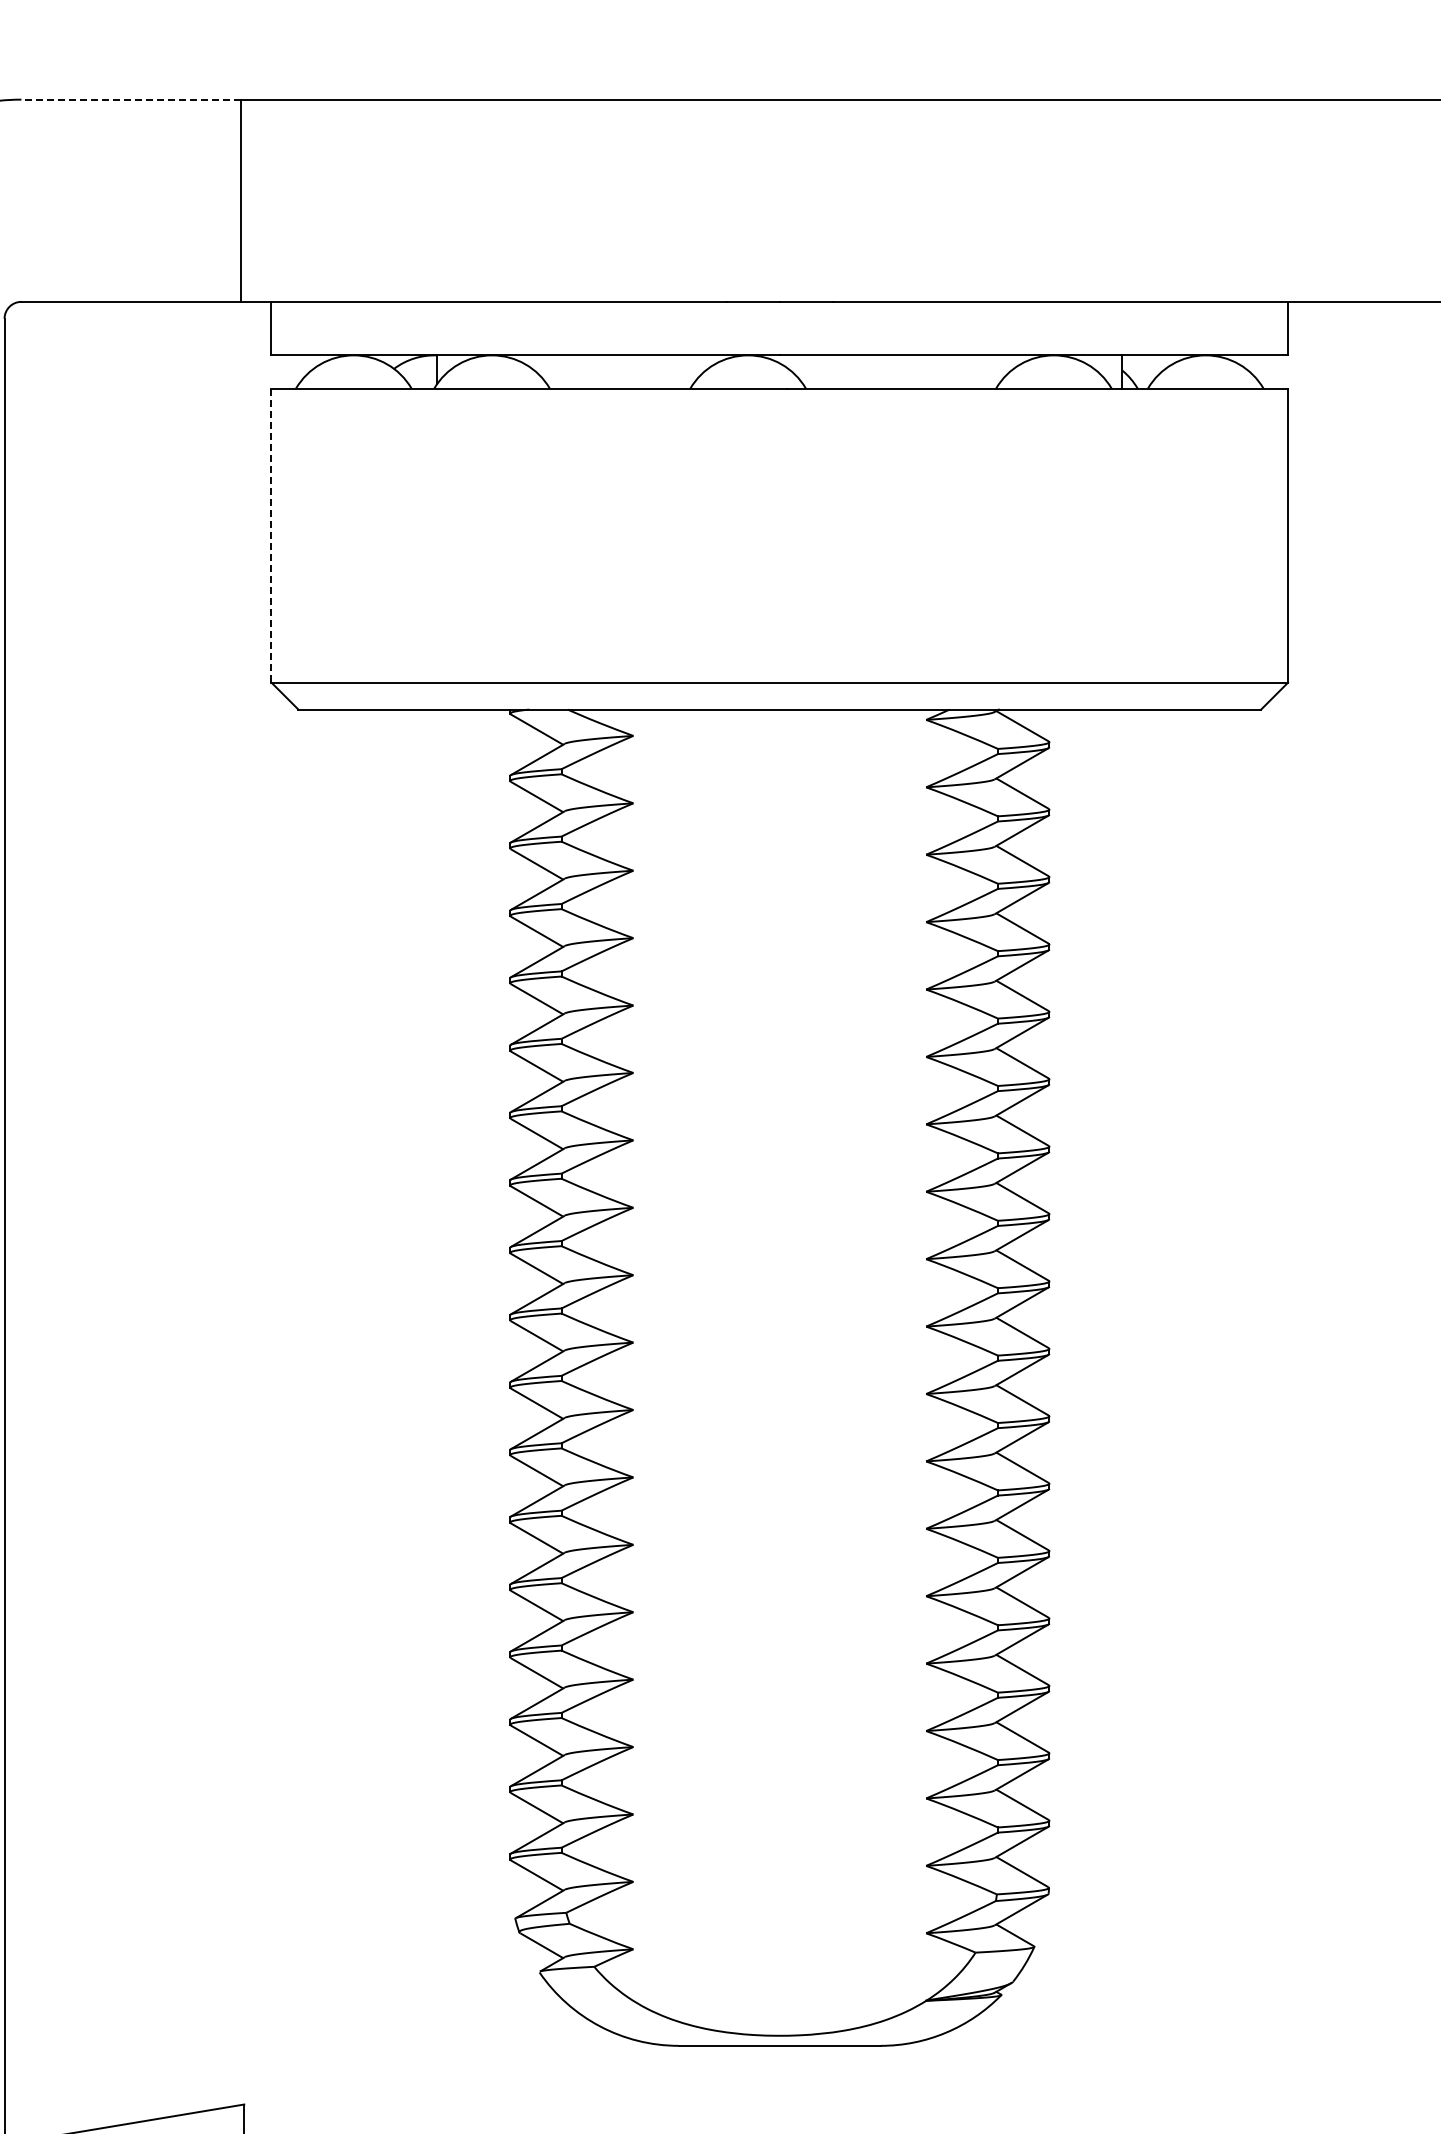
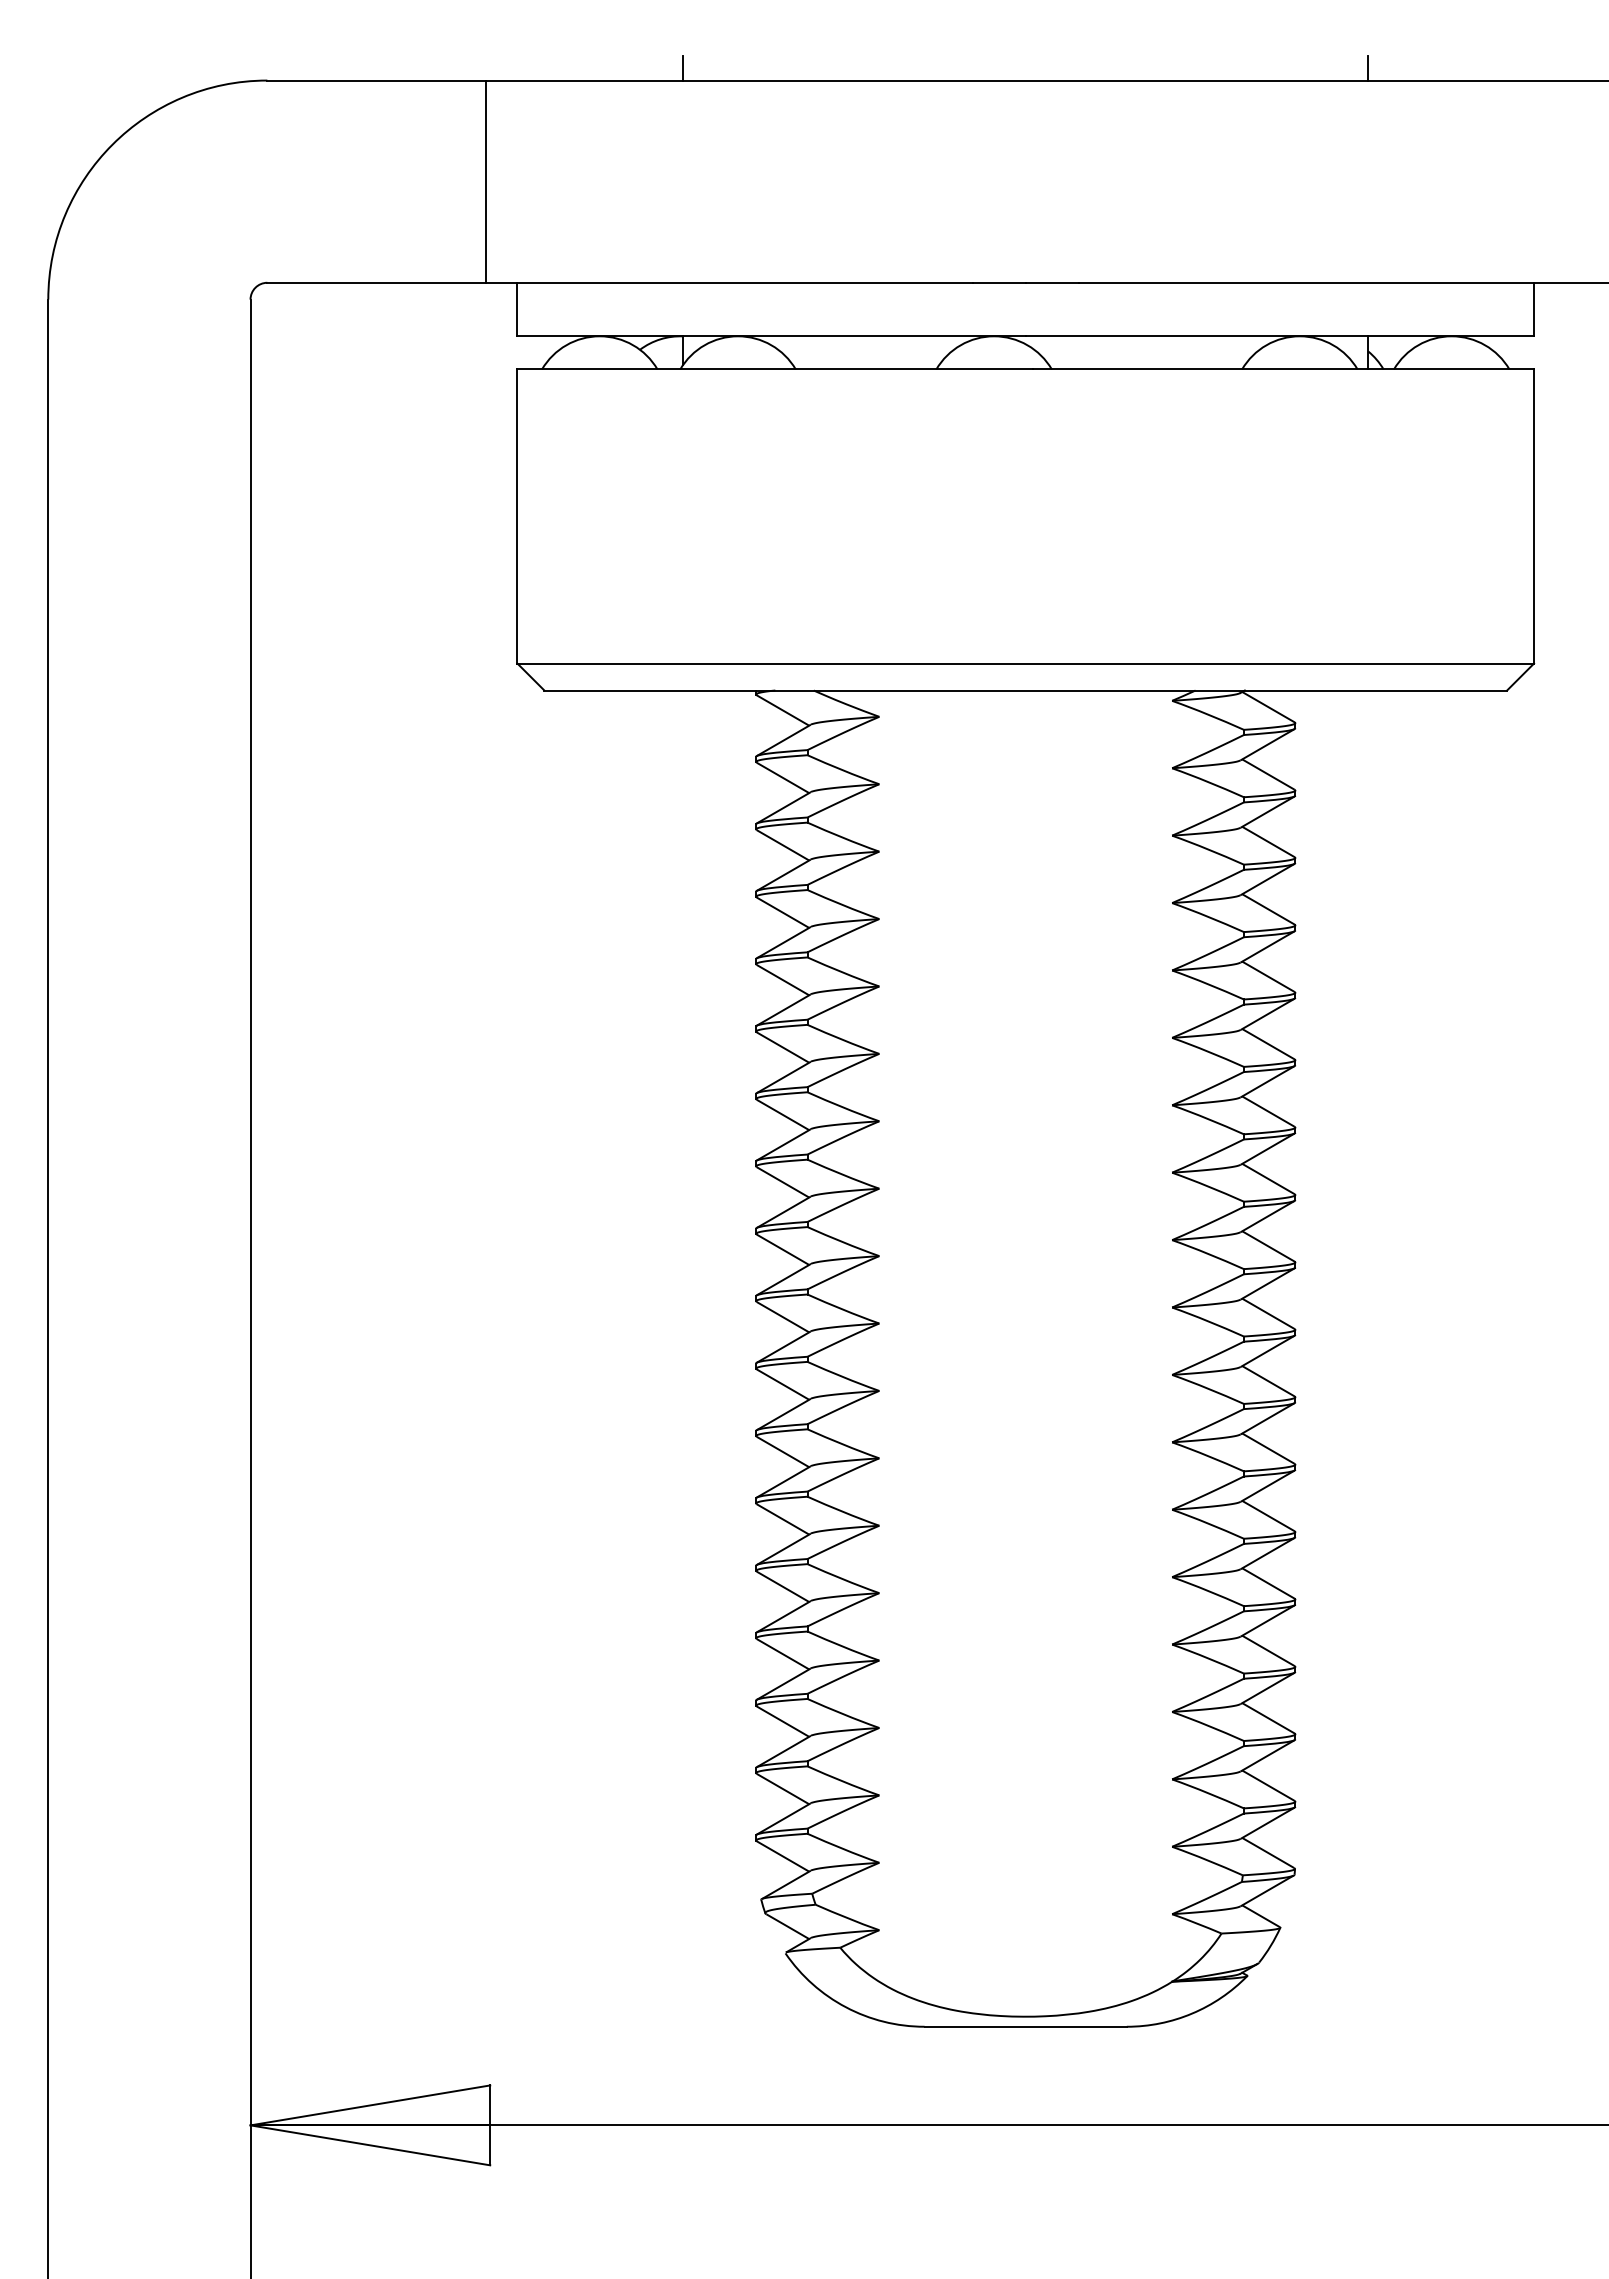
line: (437, 87) -> (683, 68), added
line: (1122, 87) -> (1368, 68), added
line: (130, 99) -> (376, 80), dashed -> solid
line: (271, 536) -> (517, 517), dashed -> solid

